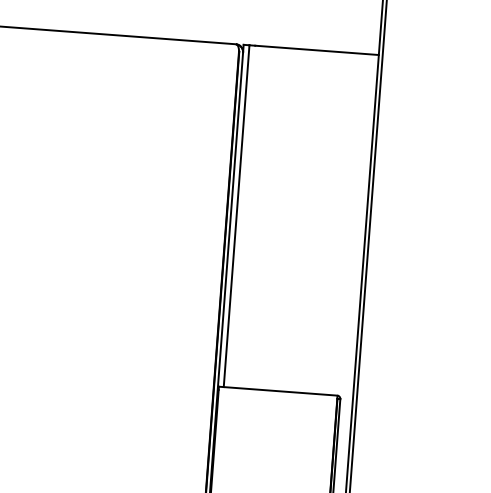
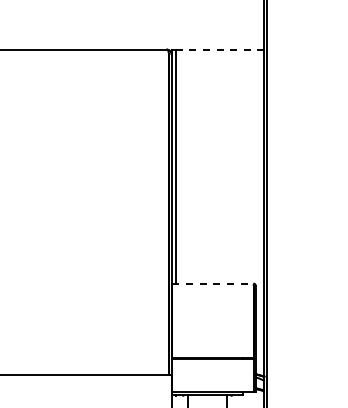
line: (316, 50) -> (221, 49), solid -> dashed
line: (277, 390) -> (212, 283), solid -> dashed

